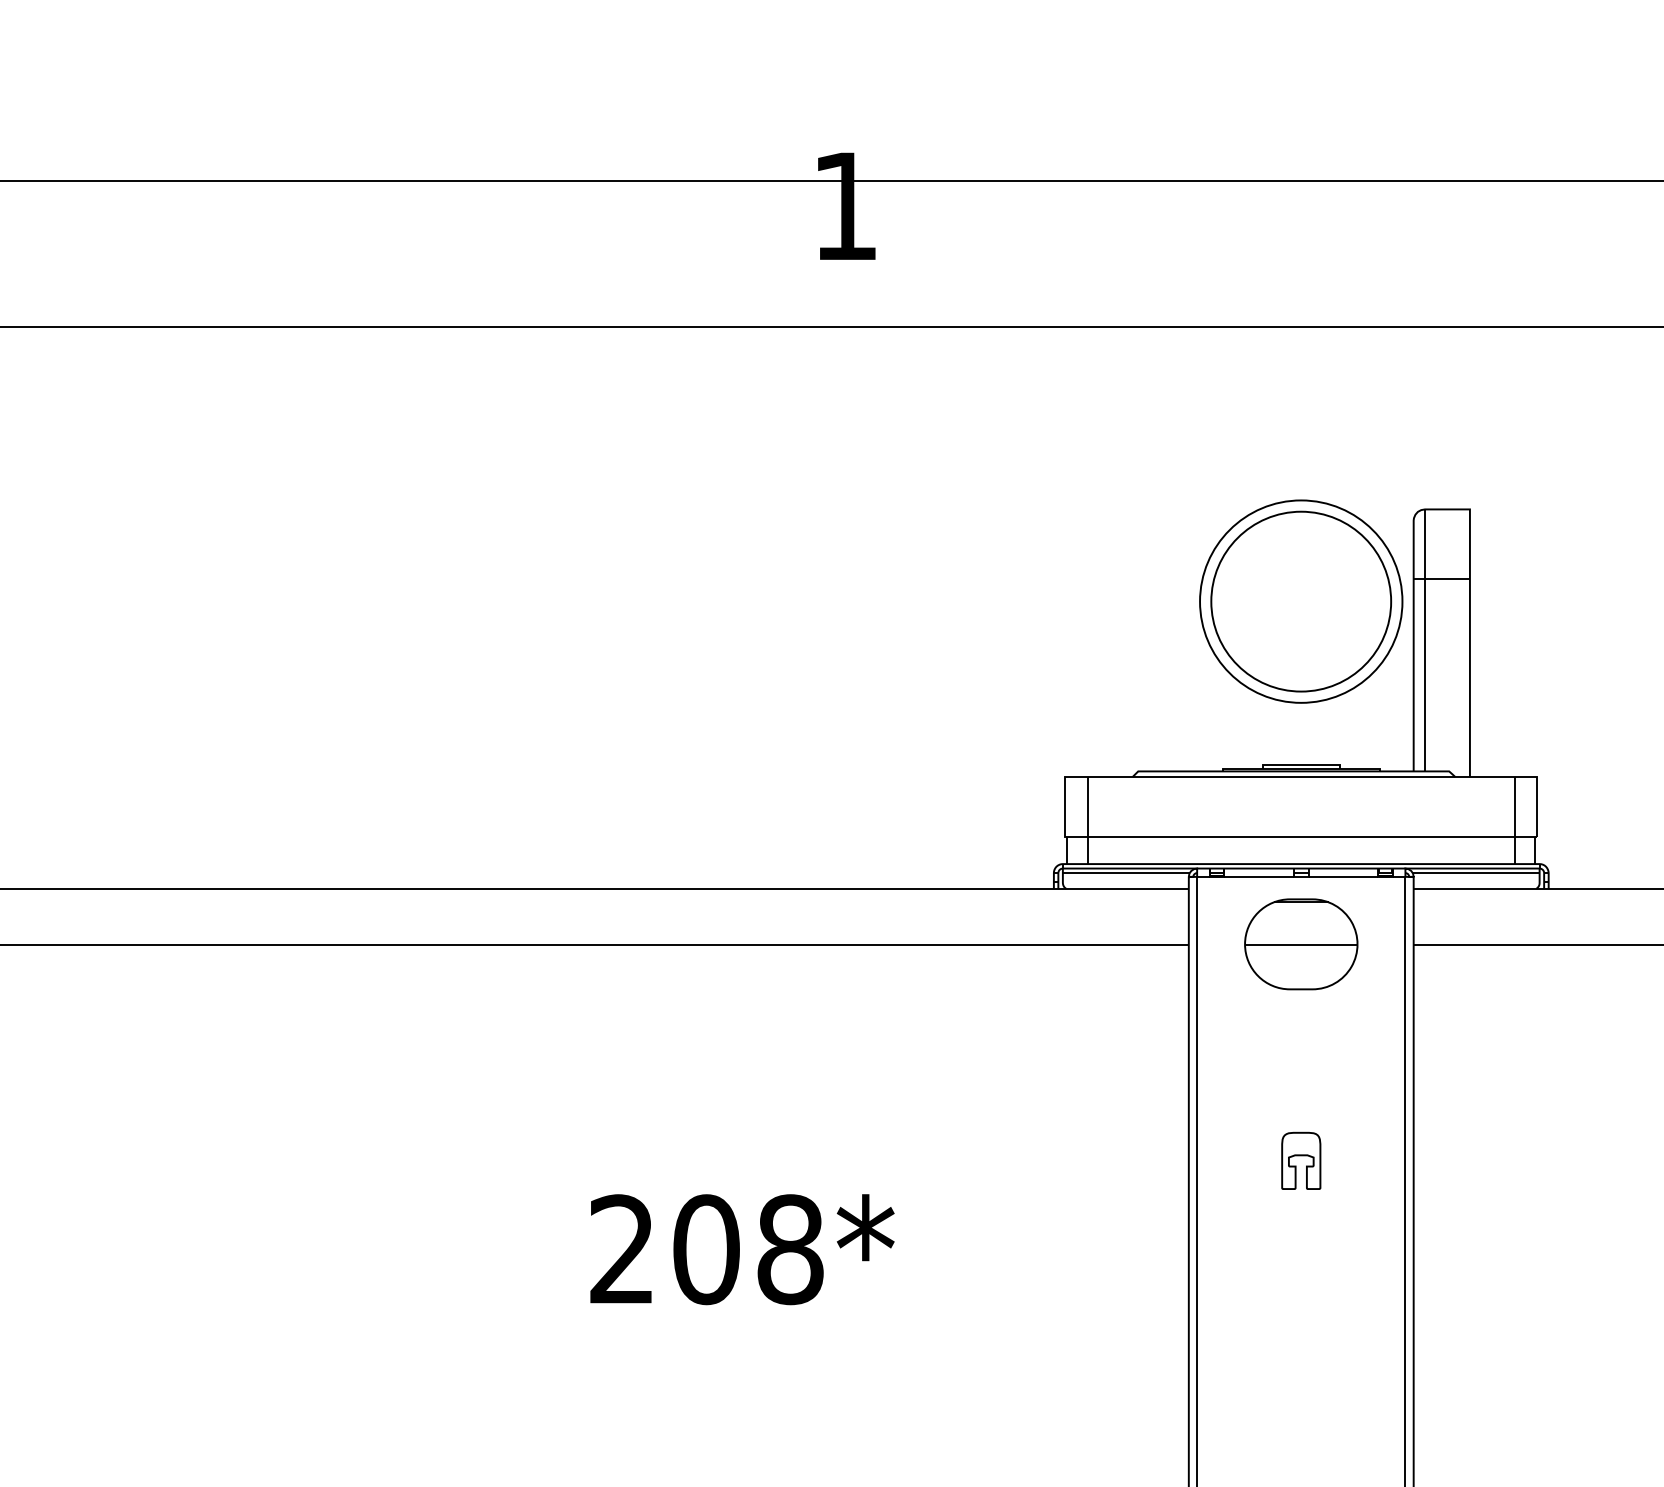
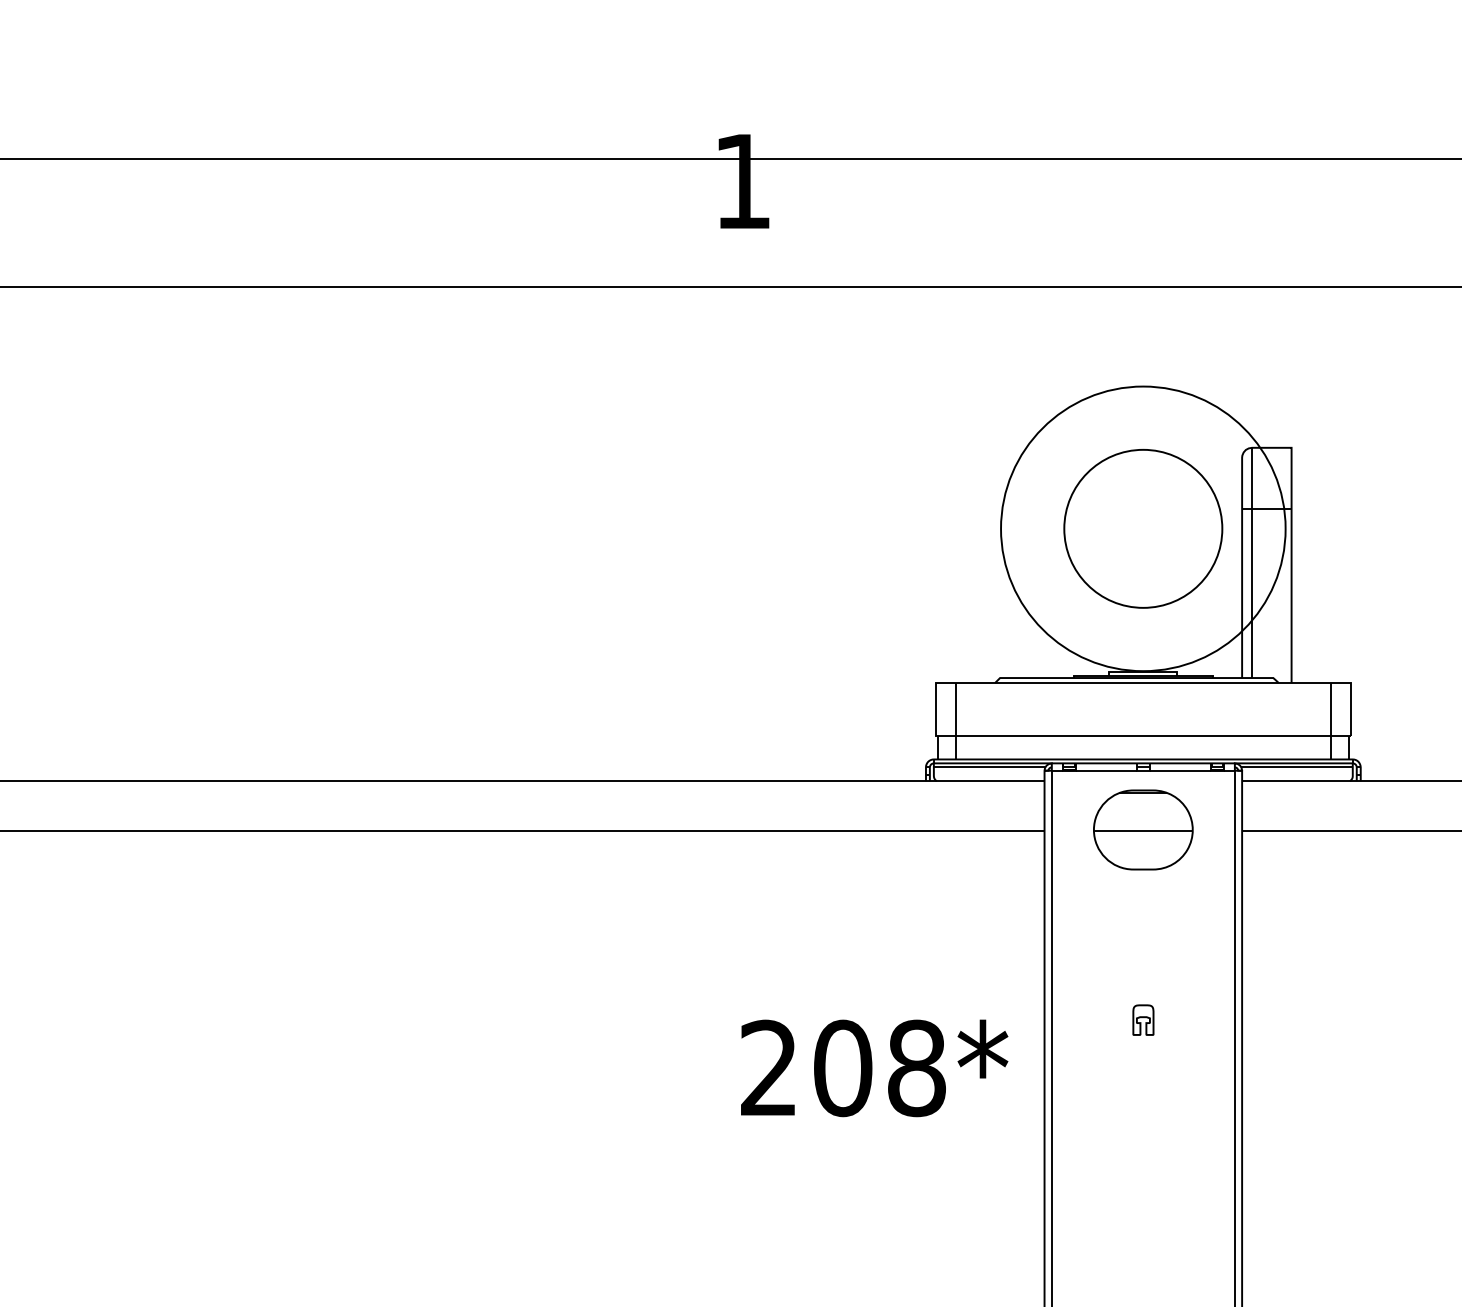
circle: (1301, 601) -> (1143, 528), size x1.6
part: (1301, 1160) -> (1143, 1019), size x0.6
text: (742, 1249) -> (874, 1068), moved

